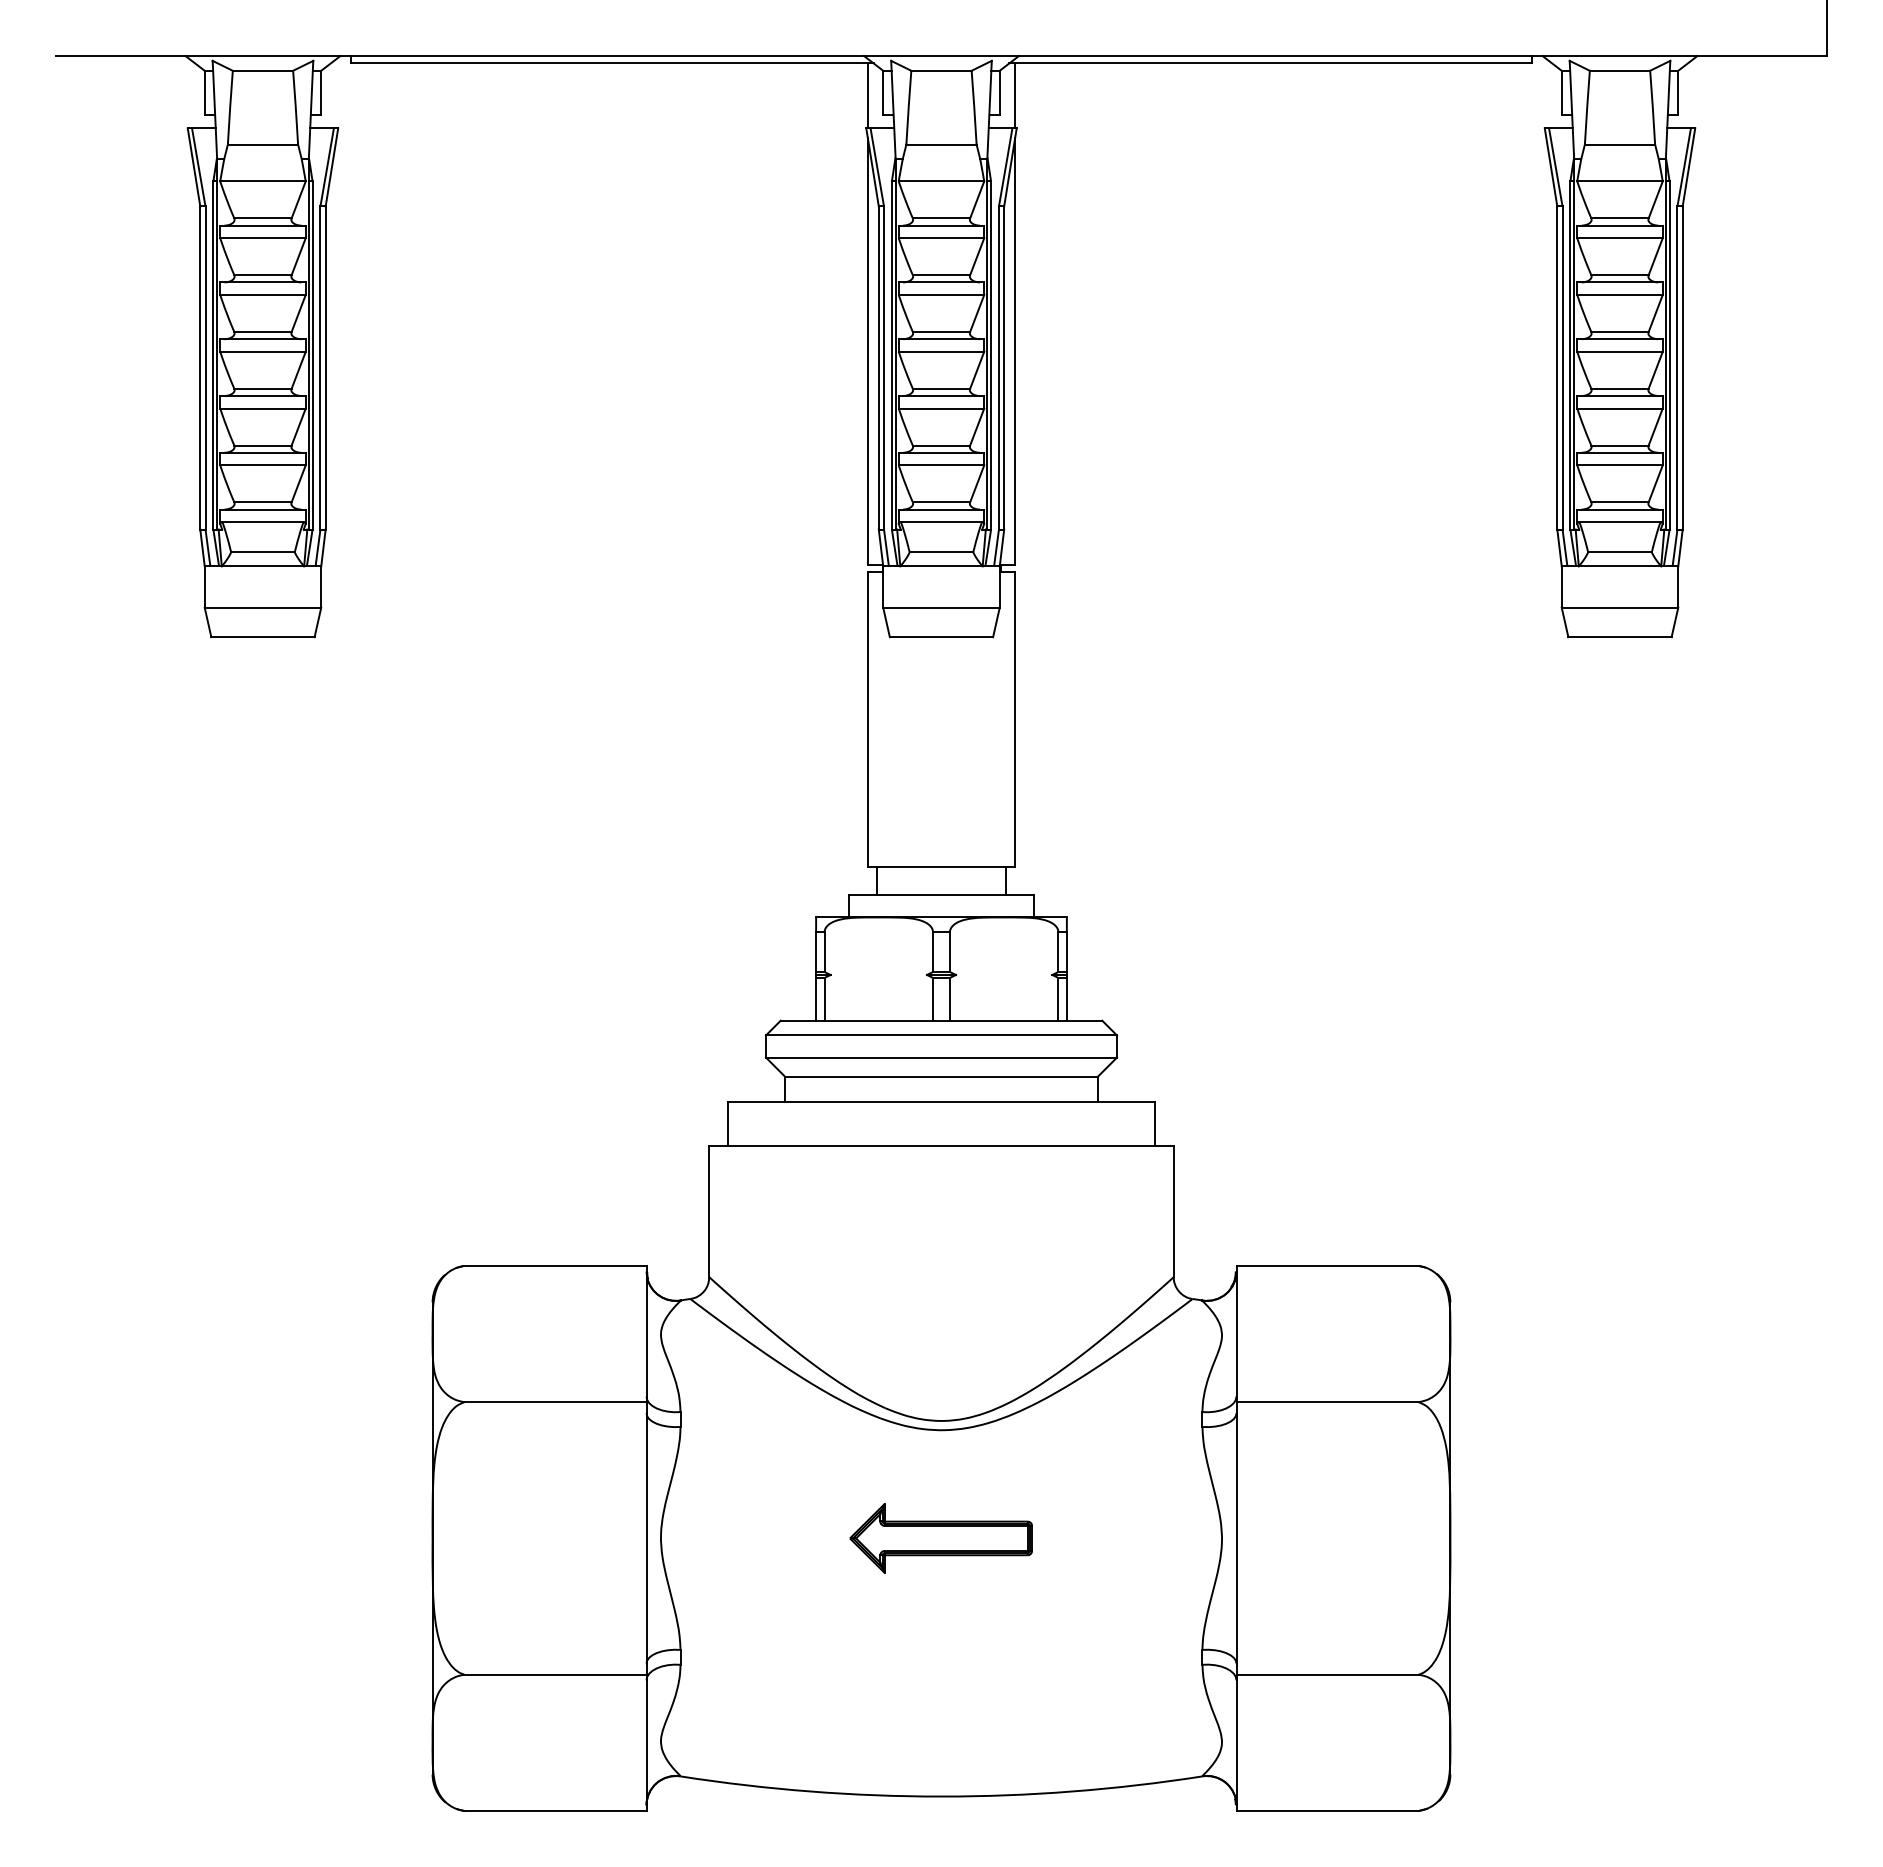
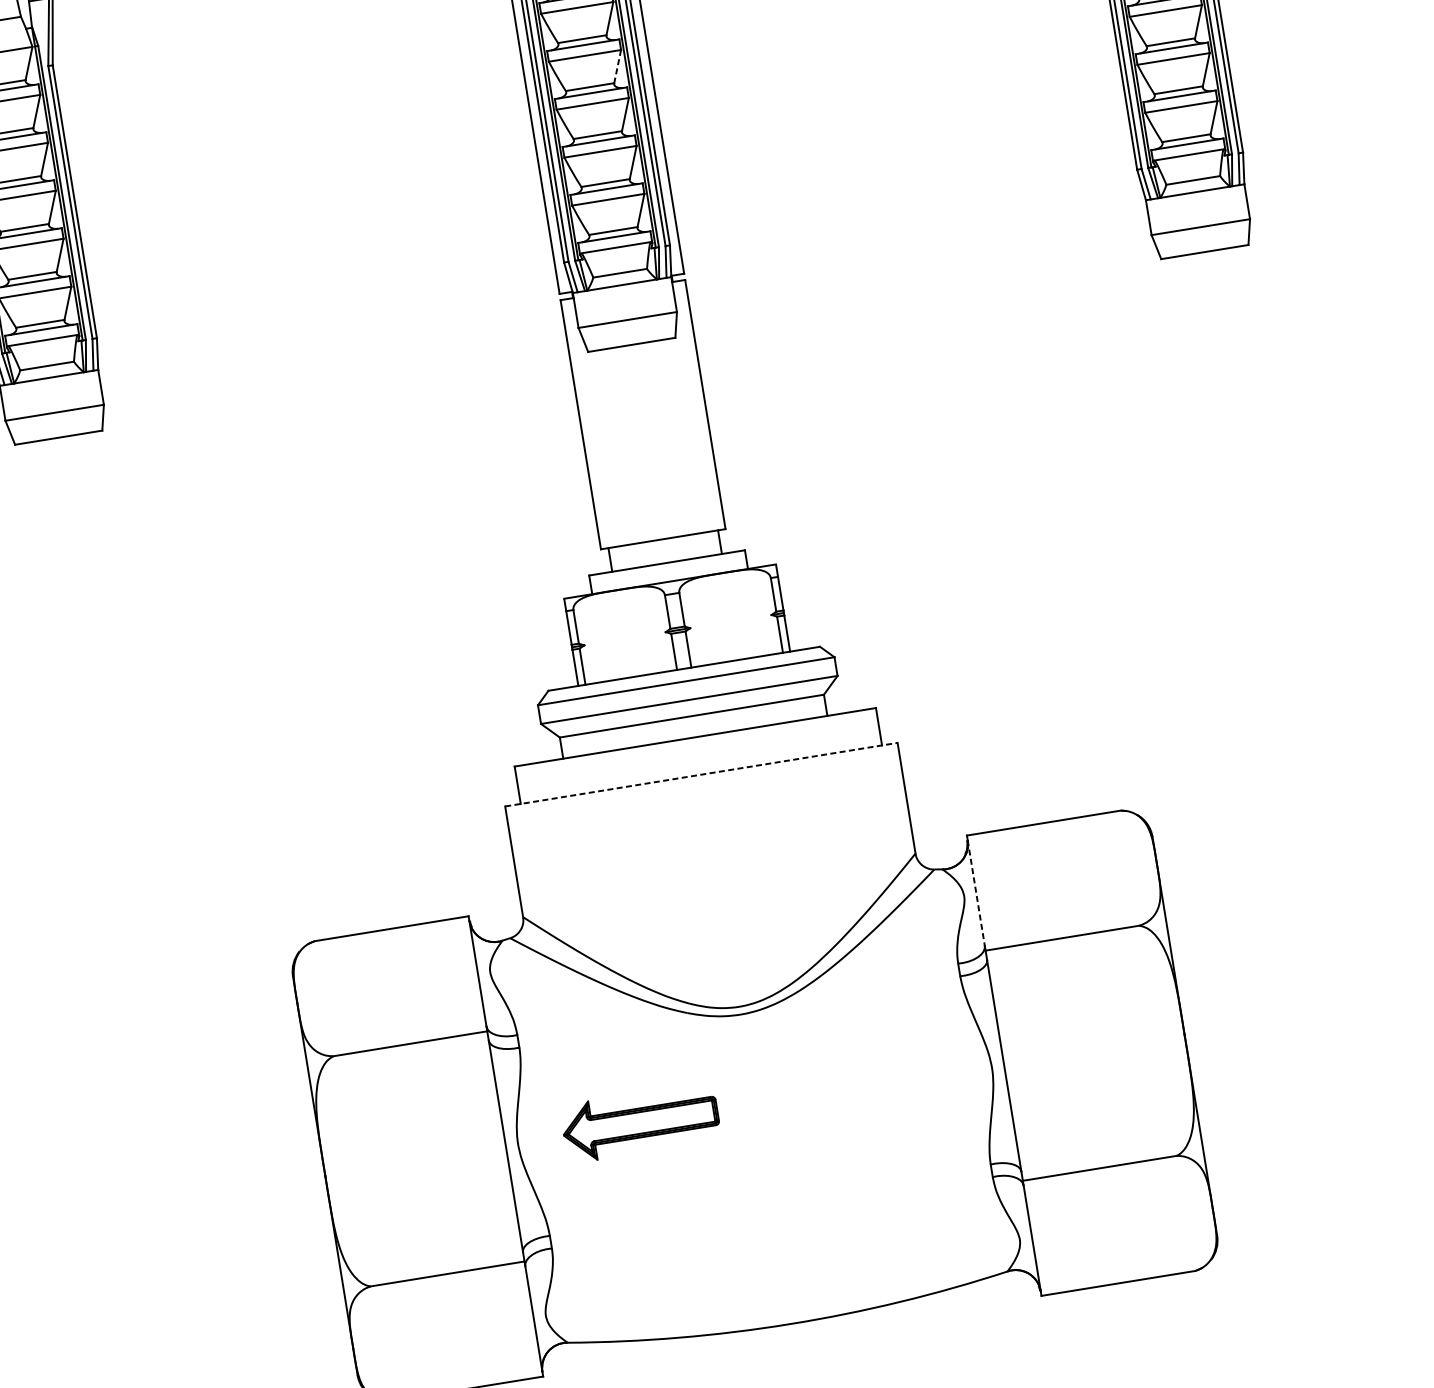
line: (977, 313) -> (617, 66), solid -> dashed
line: (942, 1146) -> (702, 774), solid -> dashed
line: (1236, 1334) -> (976, 893), solid -> dashed
part: (940, 1538) -> (639, 1123), moved

